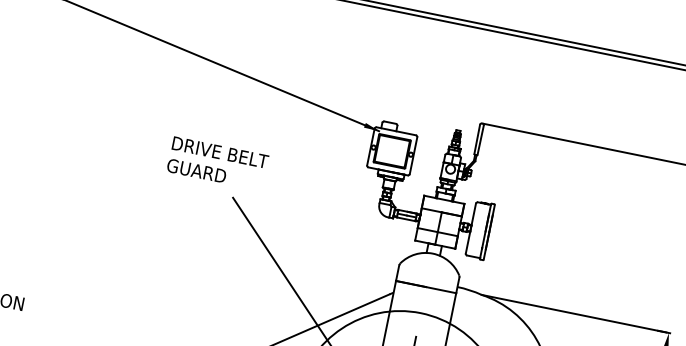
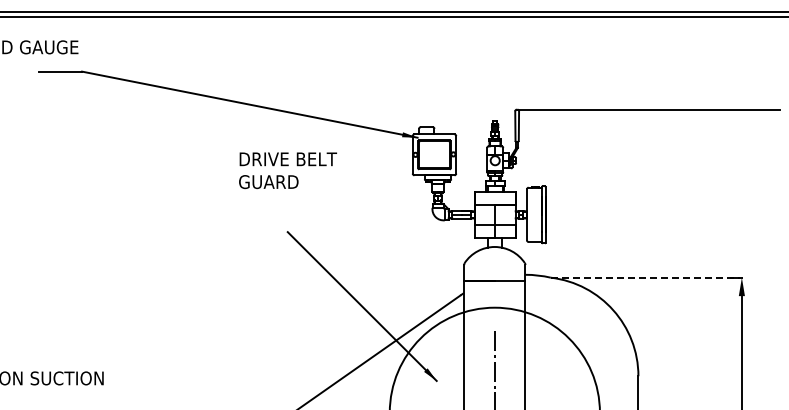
text: (217, 163) -> (287, 170), moved
line: (576, 314) -> (647, 277), solid -> dashed

